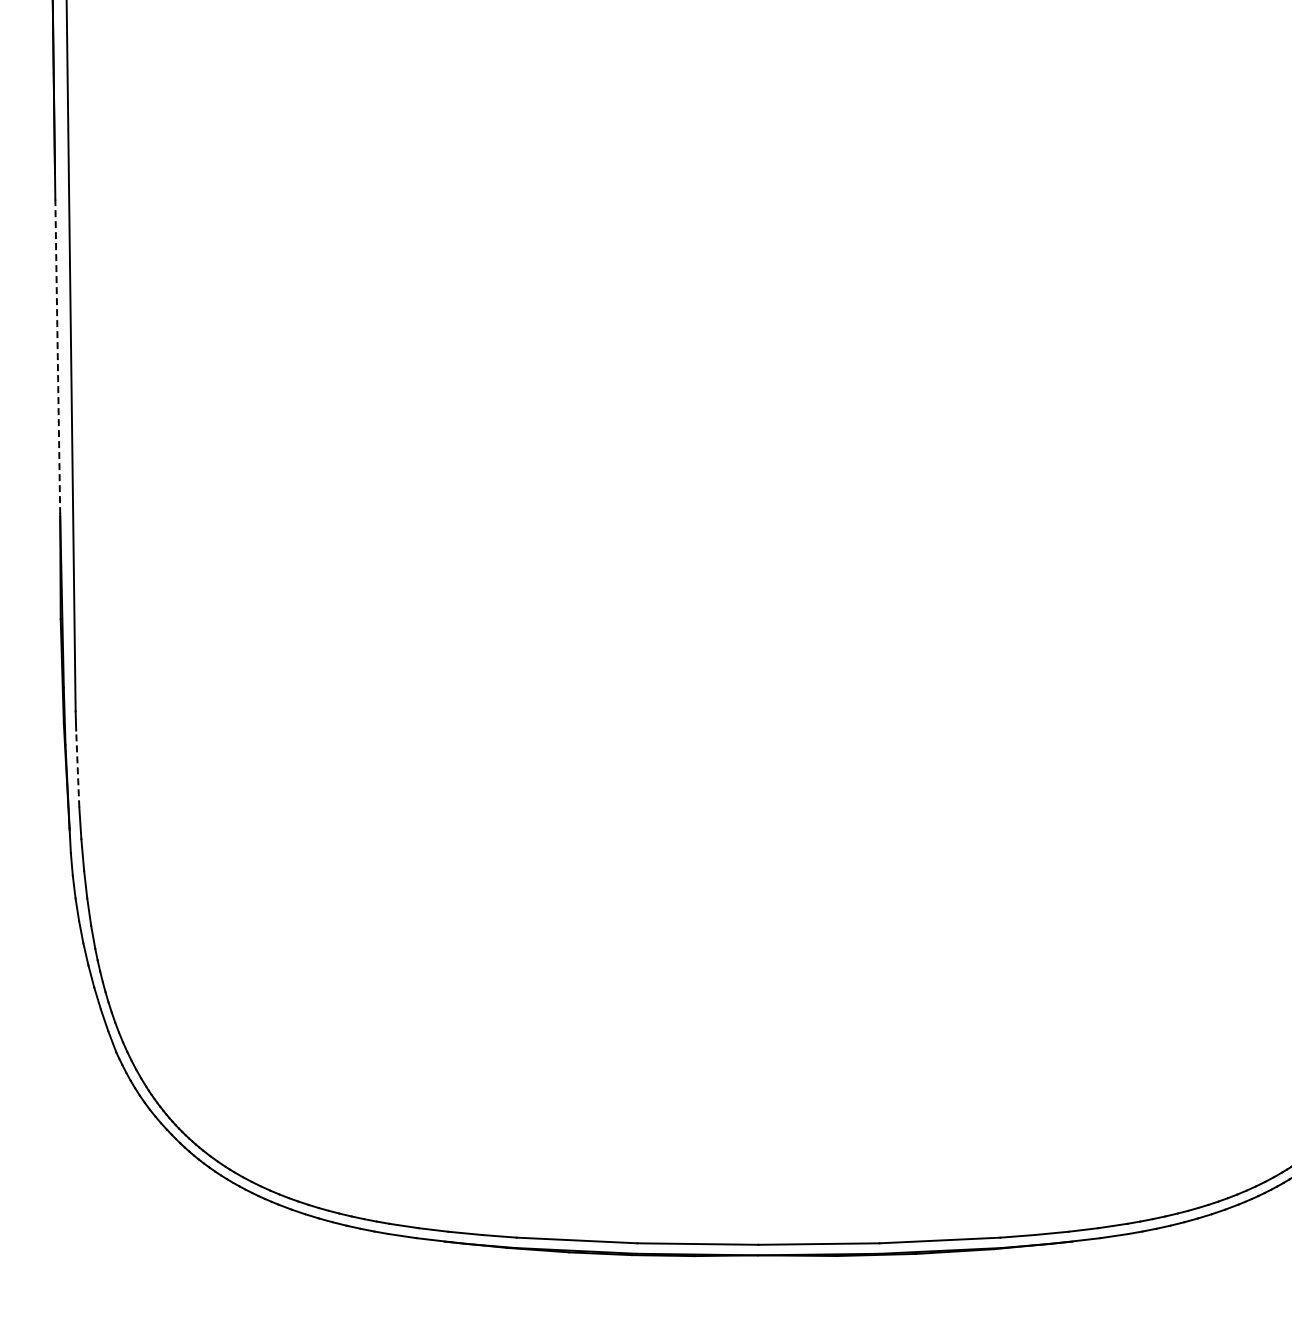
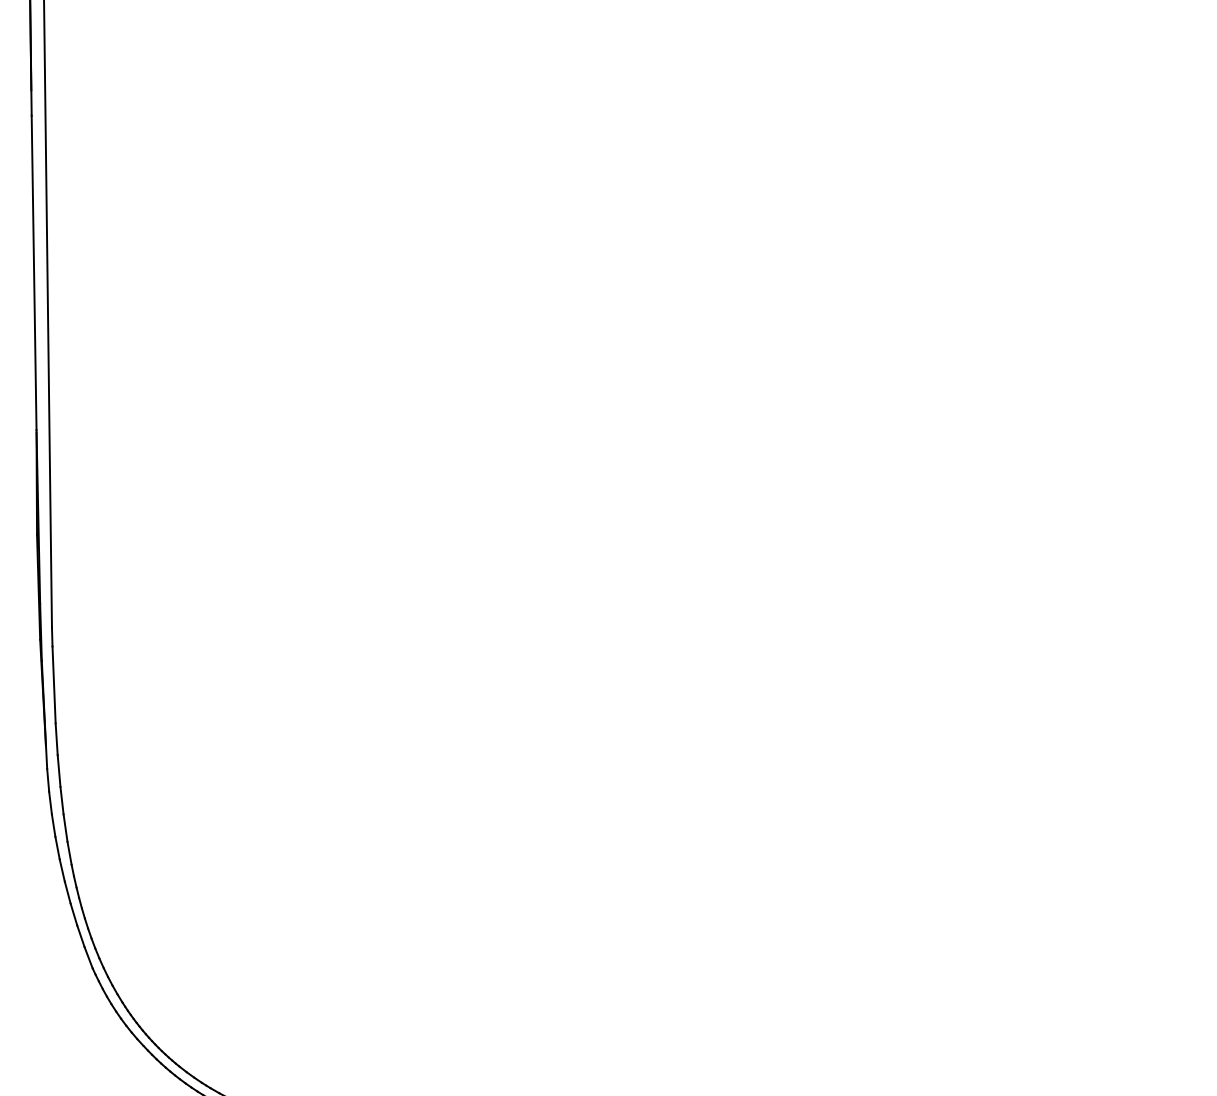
line: (57, 356) -> (33, 272), dashed -> solid
line: (77, 768) -> (53, 684), dashed -> solid

